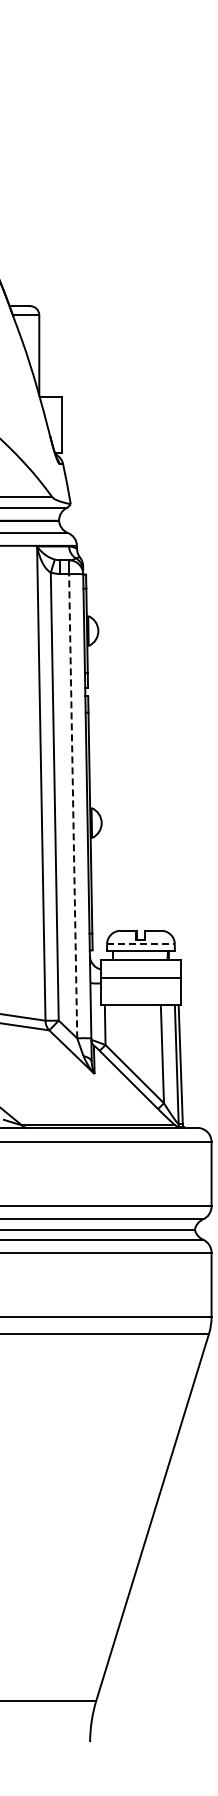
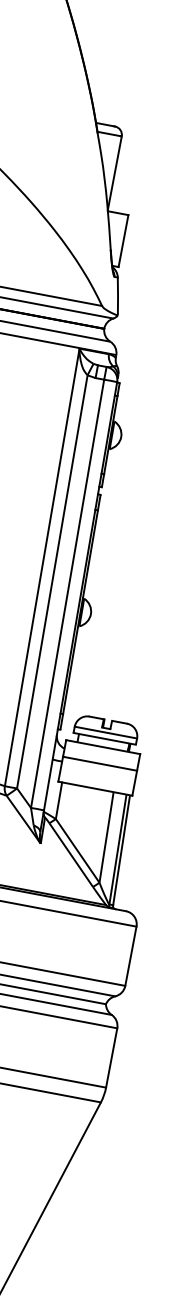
line: (73, 805) -> (68, 593), dashed -> solid
line: (140, 944) -> (105, 732), dashed -> solid

